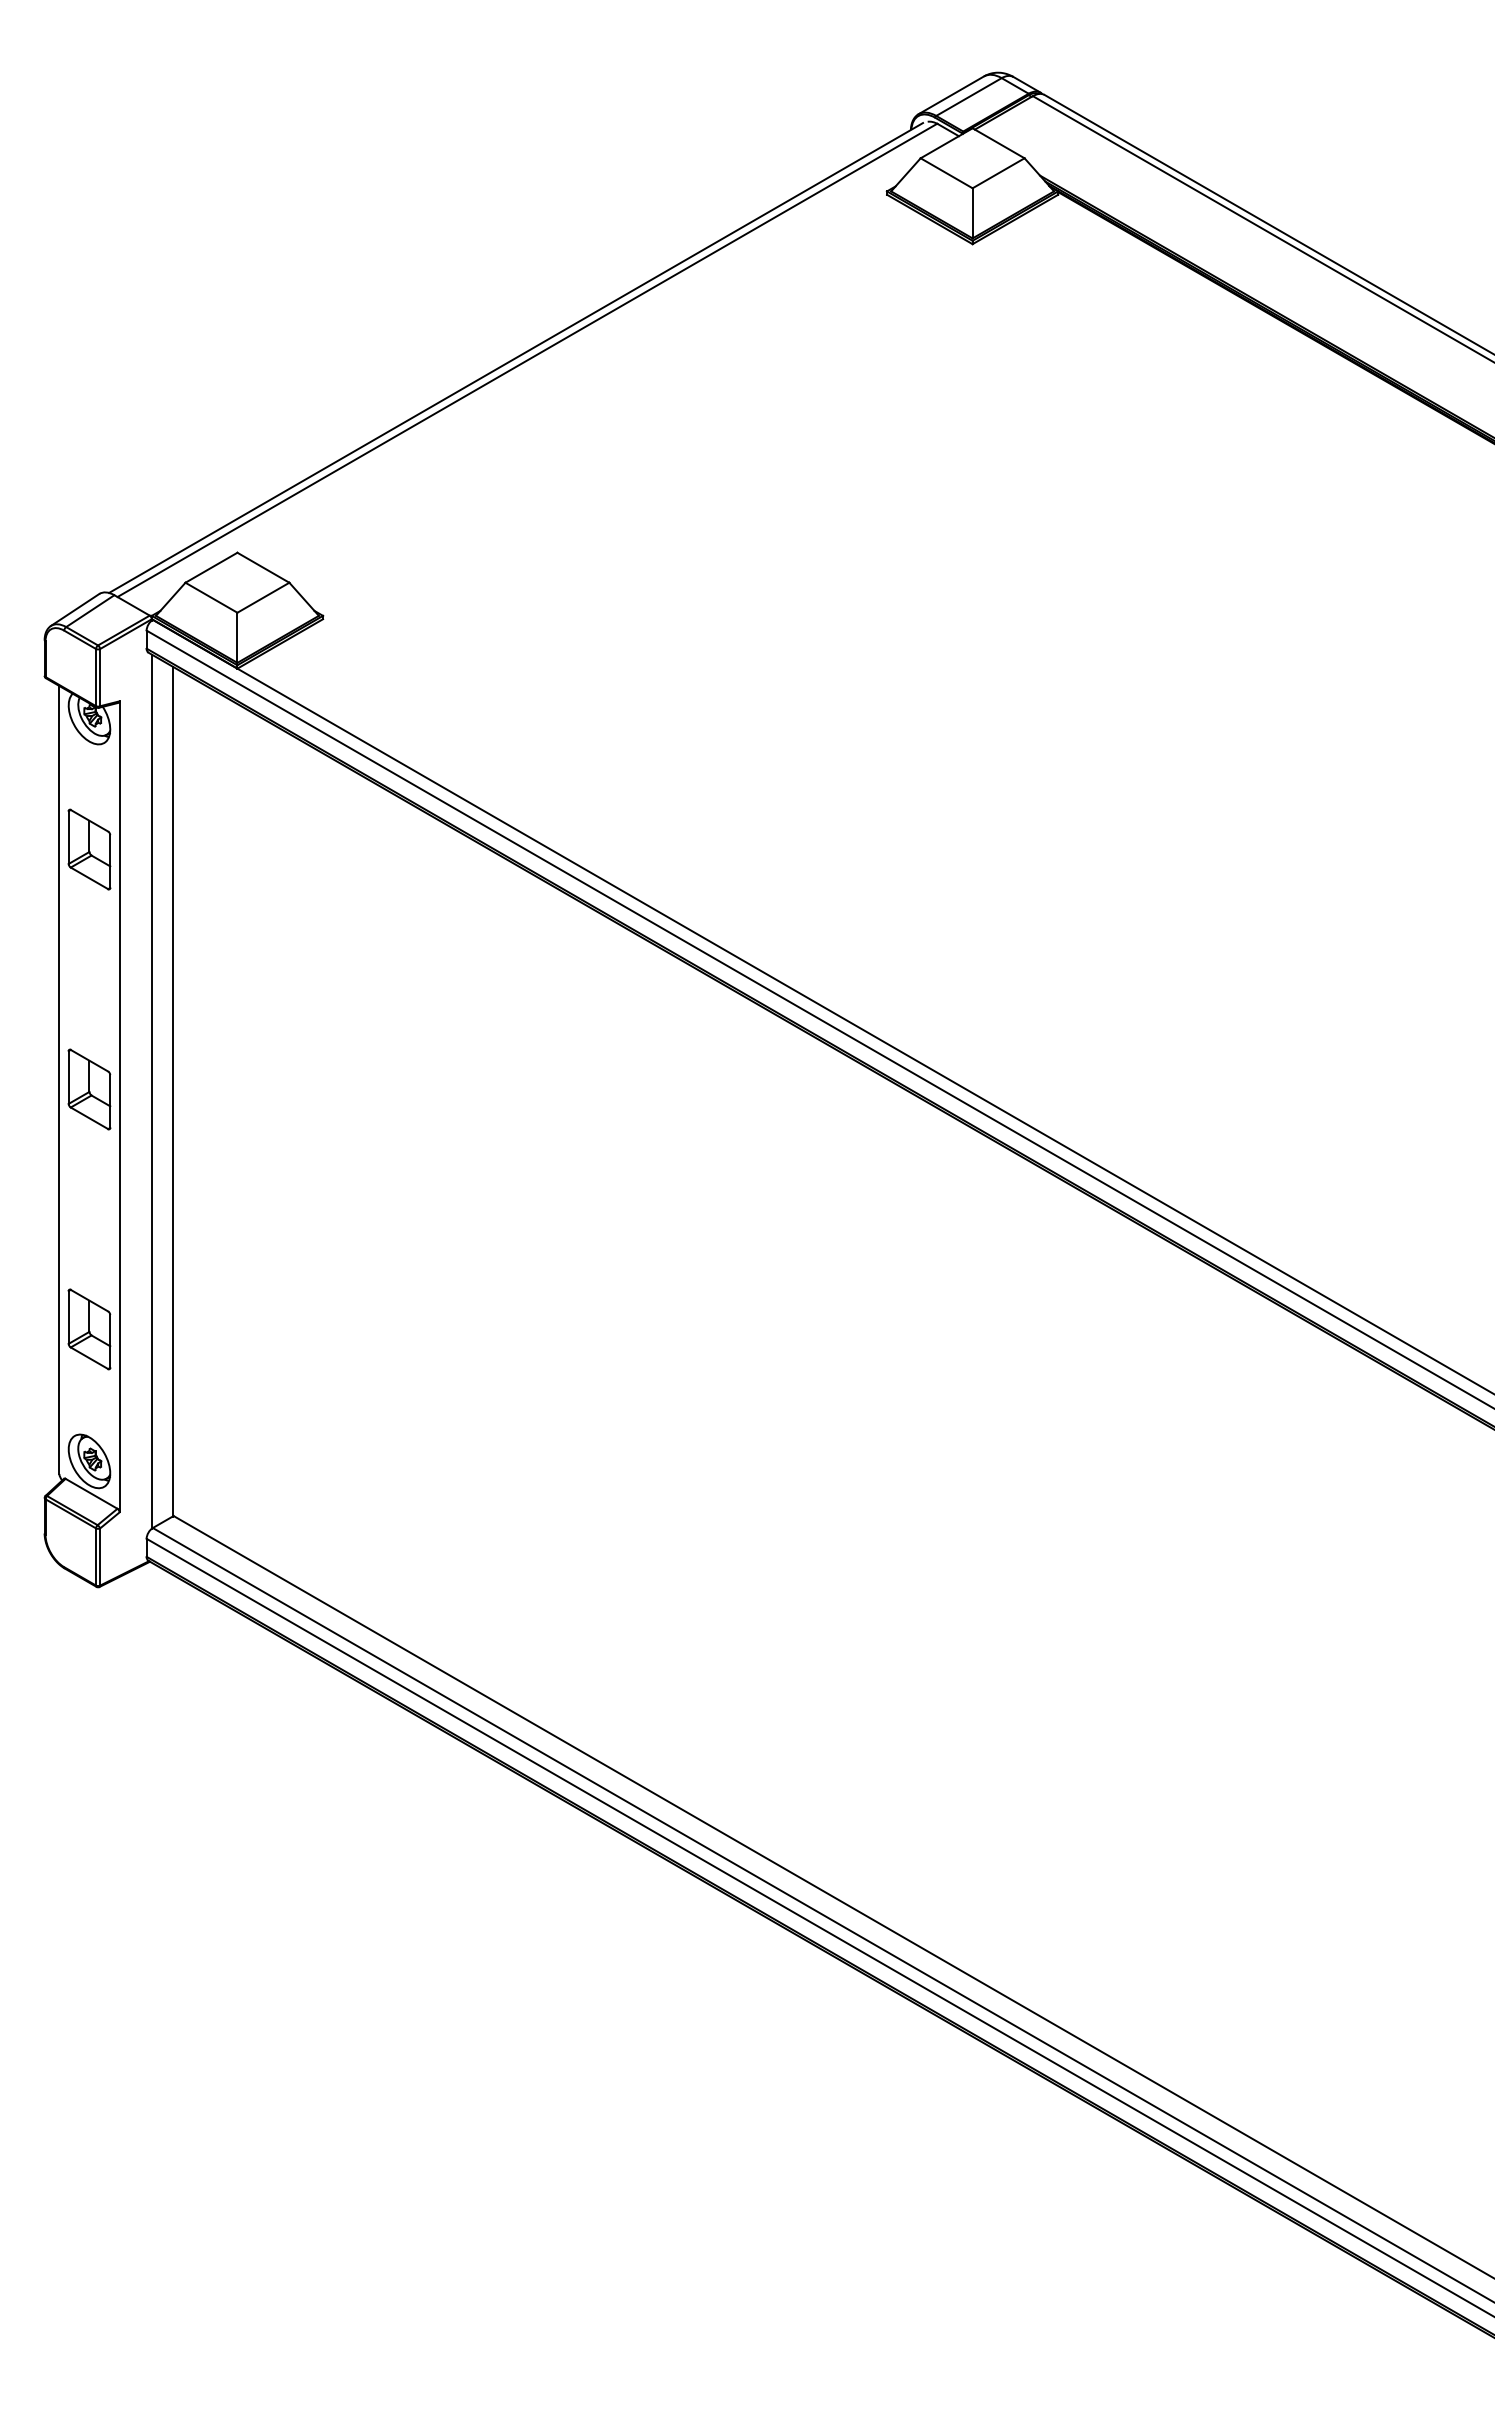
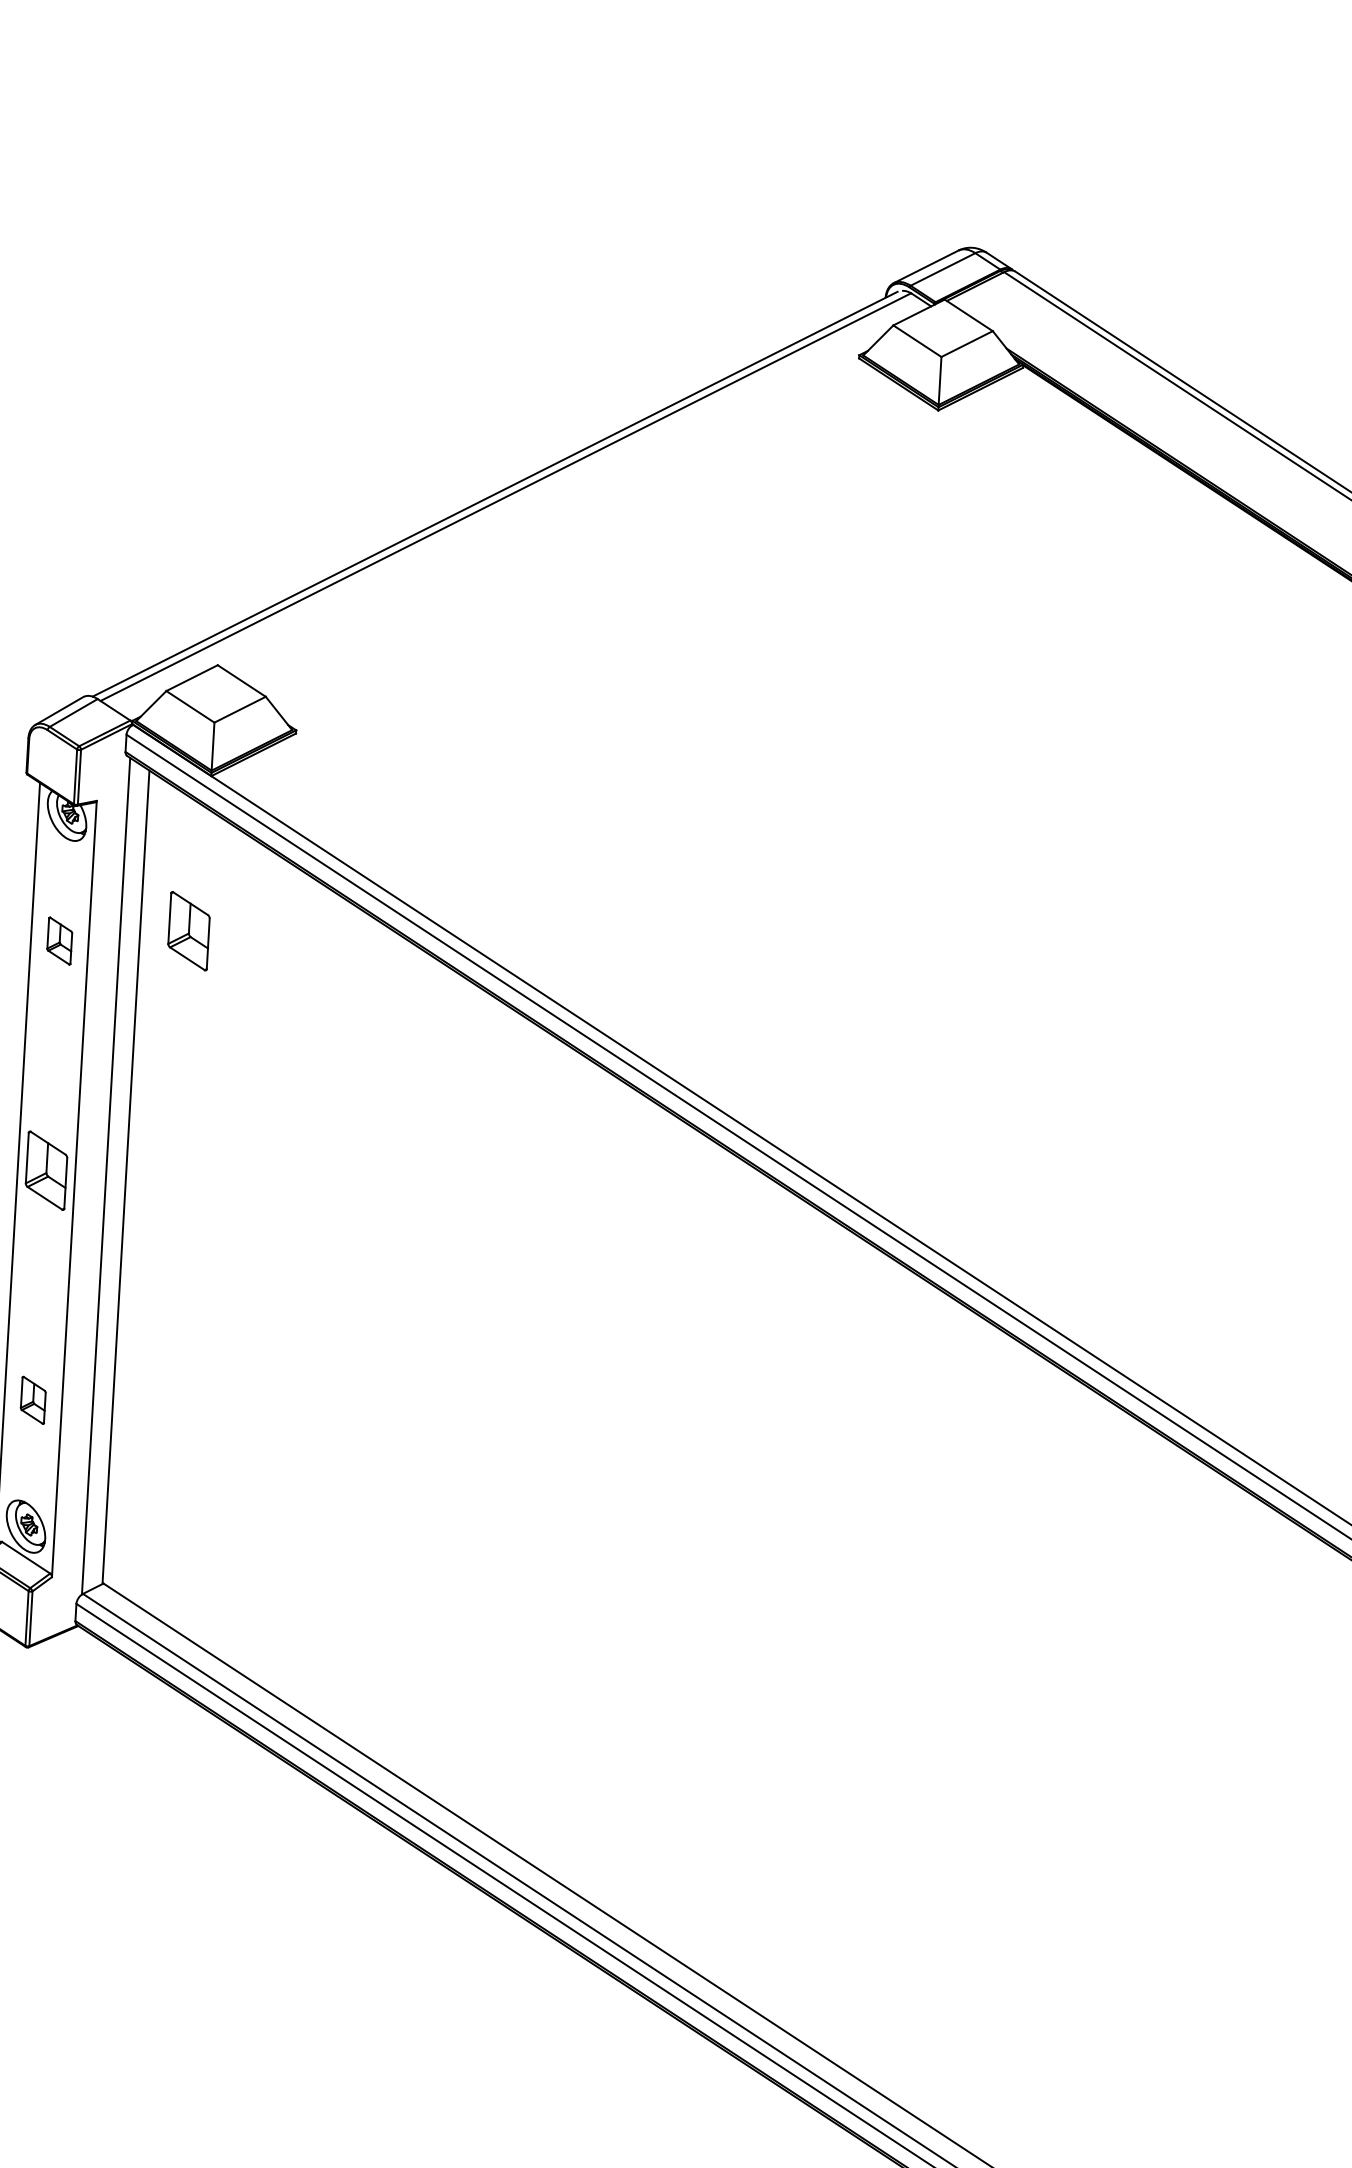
part: (223, 831) -> (189, 931), added
part: (89, 849) -> (59, 941), size x0.6
part: (89, 1329) -> (33, 1400), size x0.6

